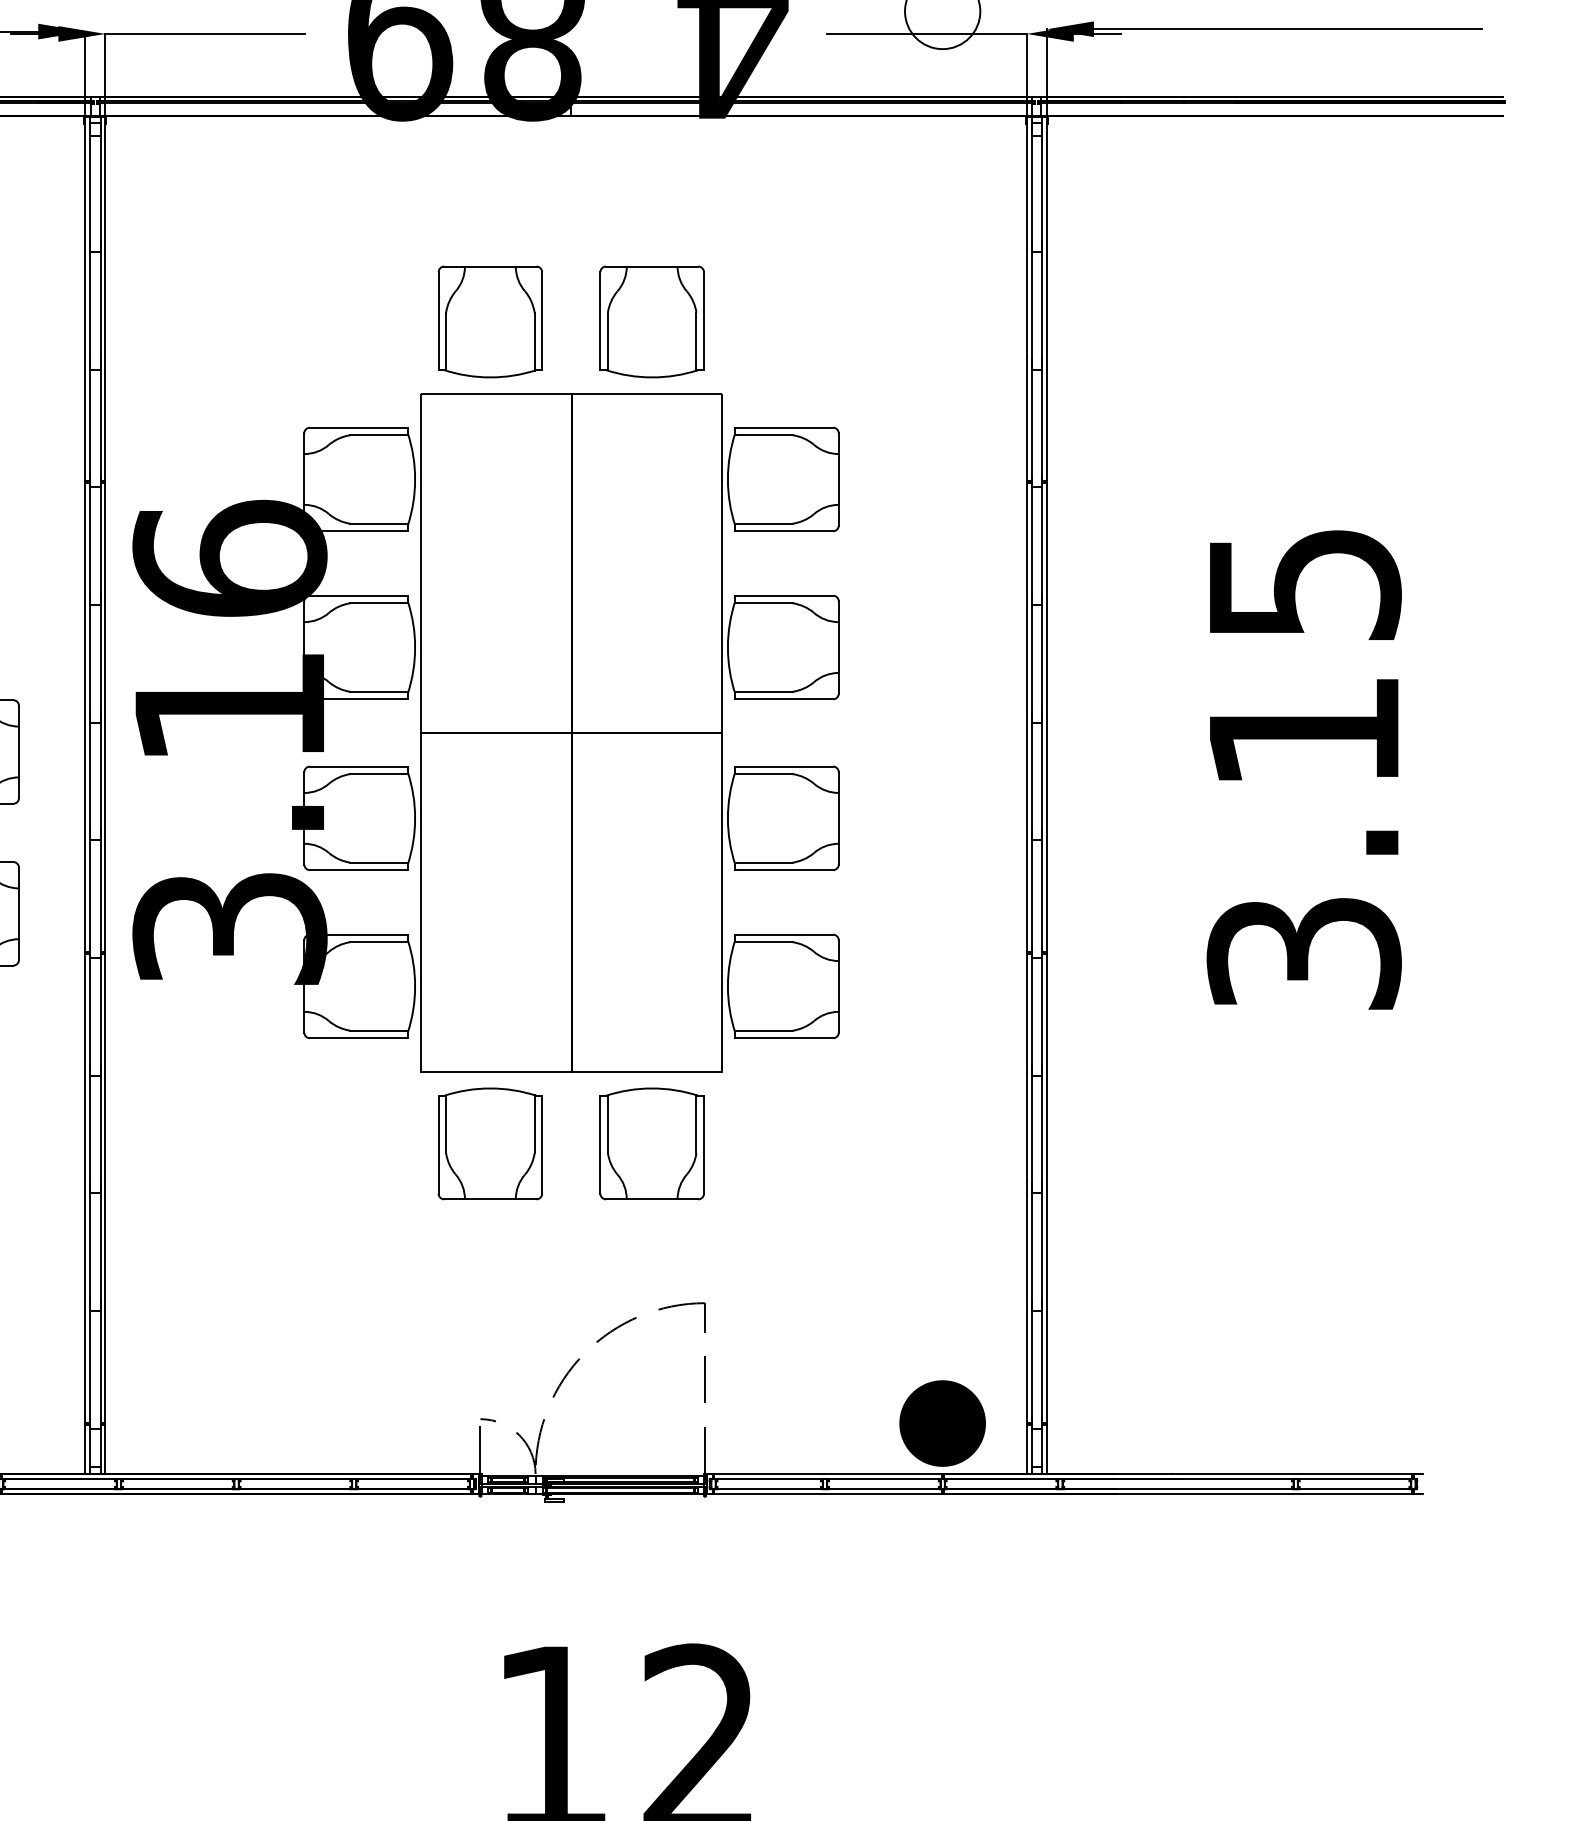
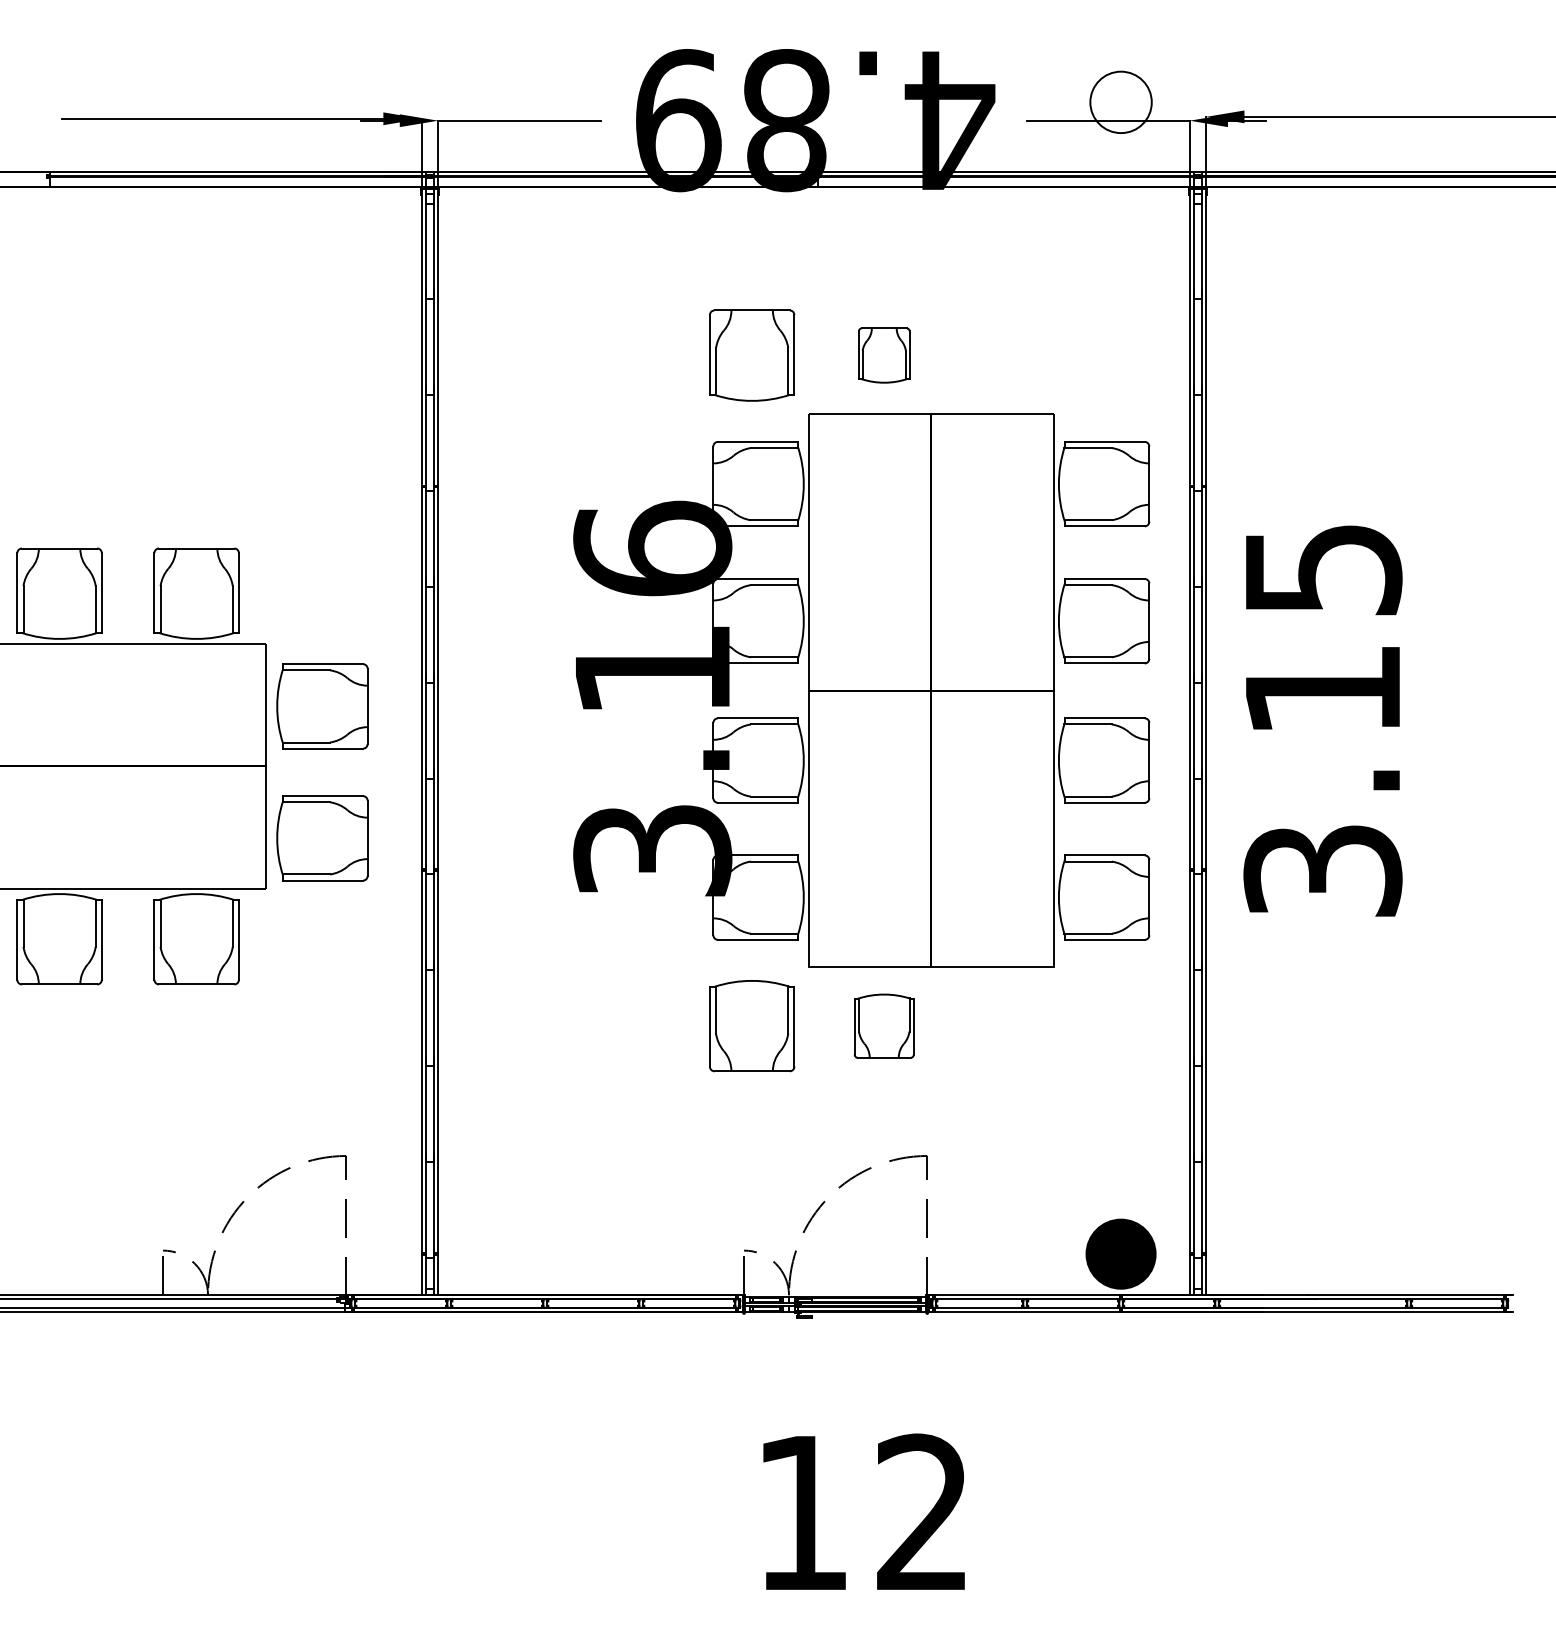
part: (652, 321) -> (884, 355), size x0.6
part: (485, 732) -> (861, 690), moved
text: (1303, 769) -> (1322, 720), moved
part: (652, 1144) -> (884, 1026), size x0.7

